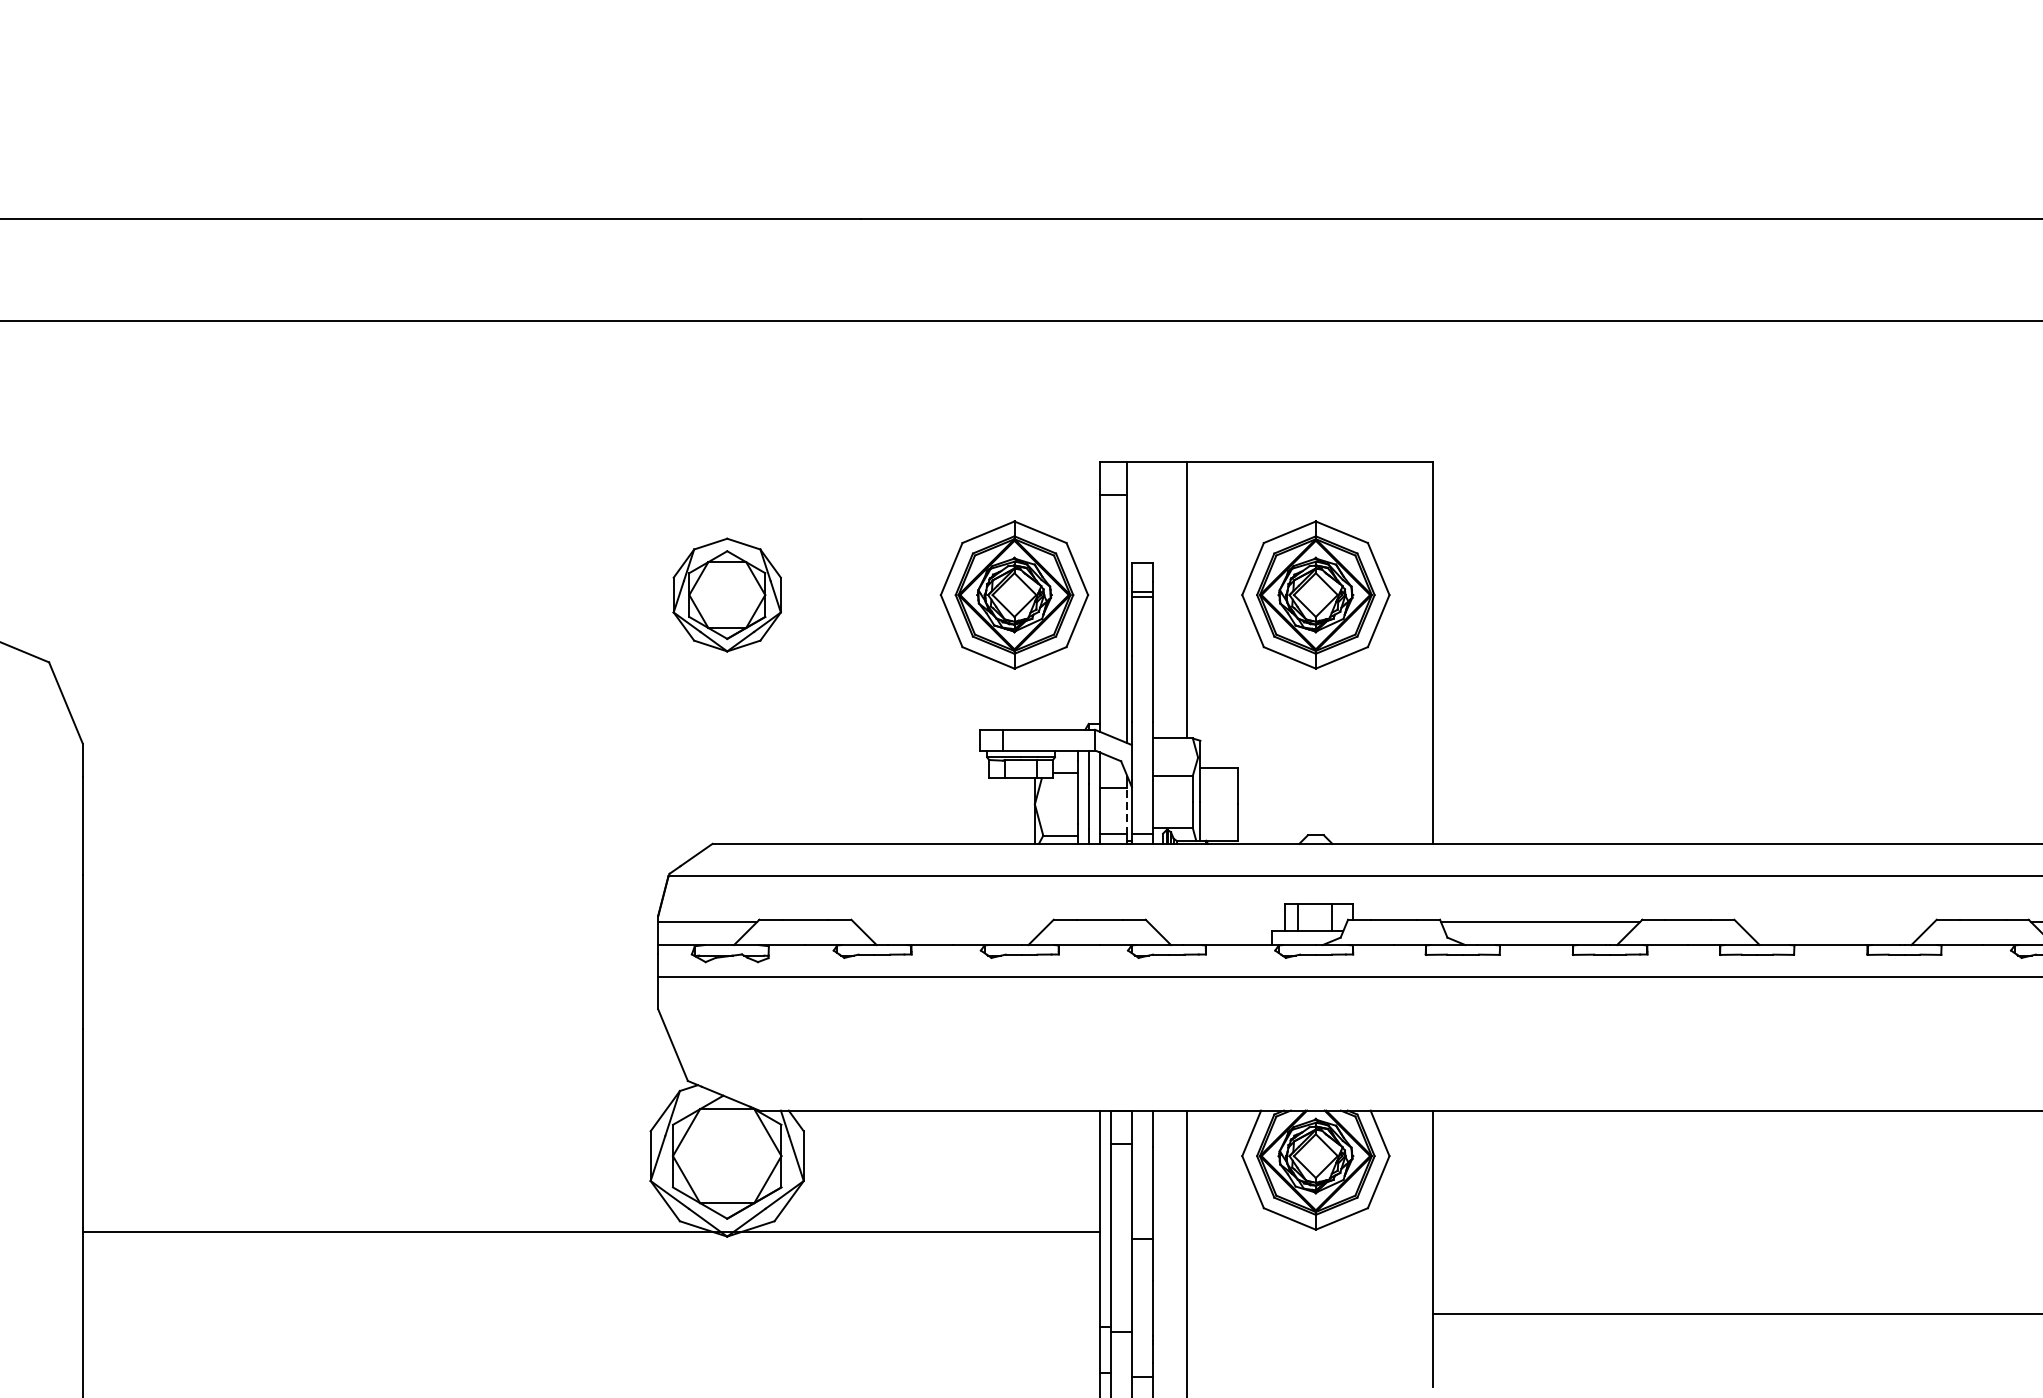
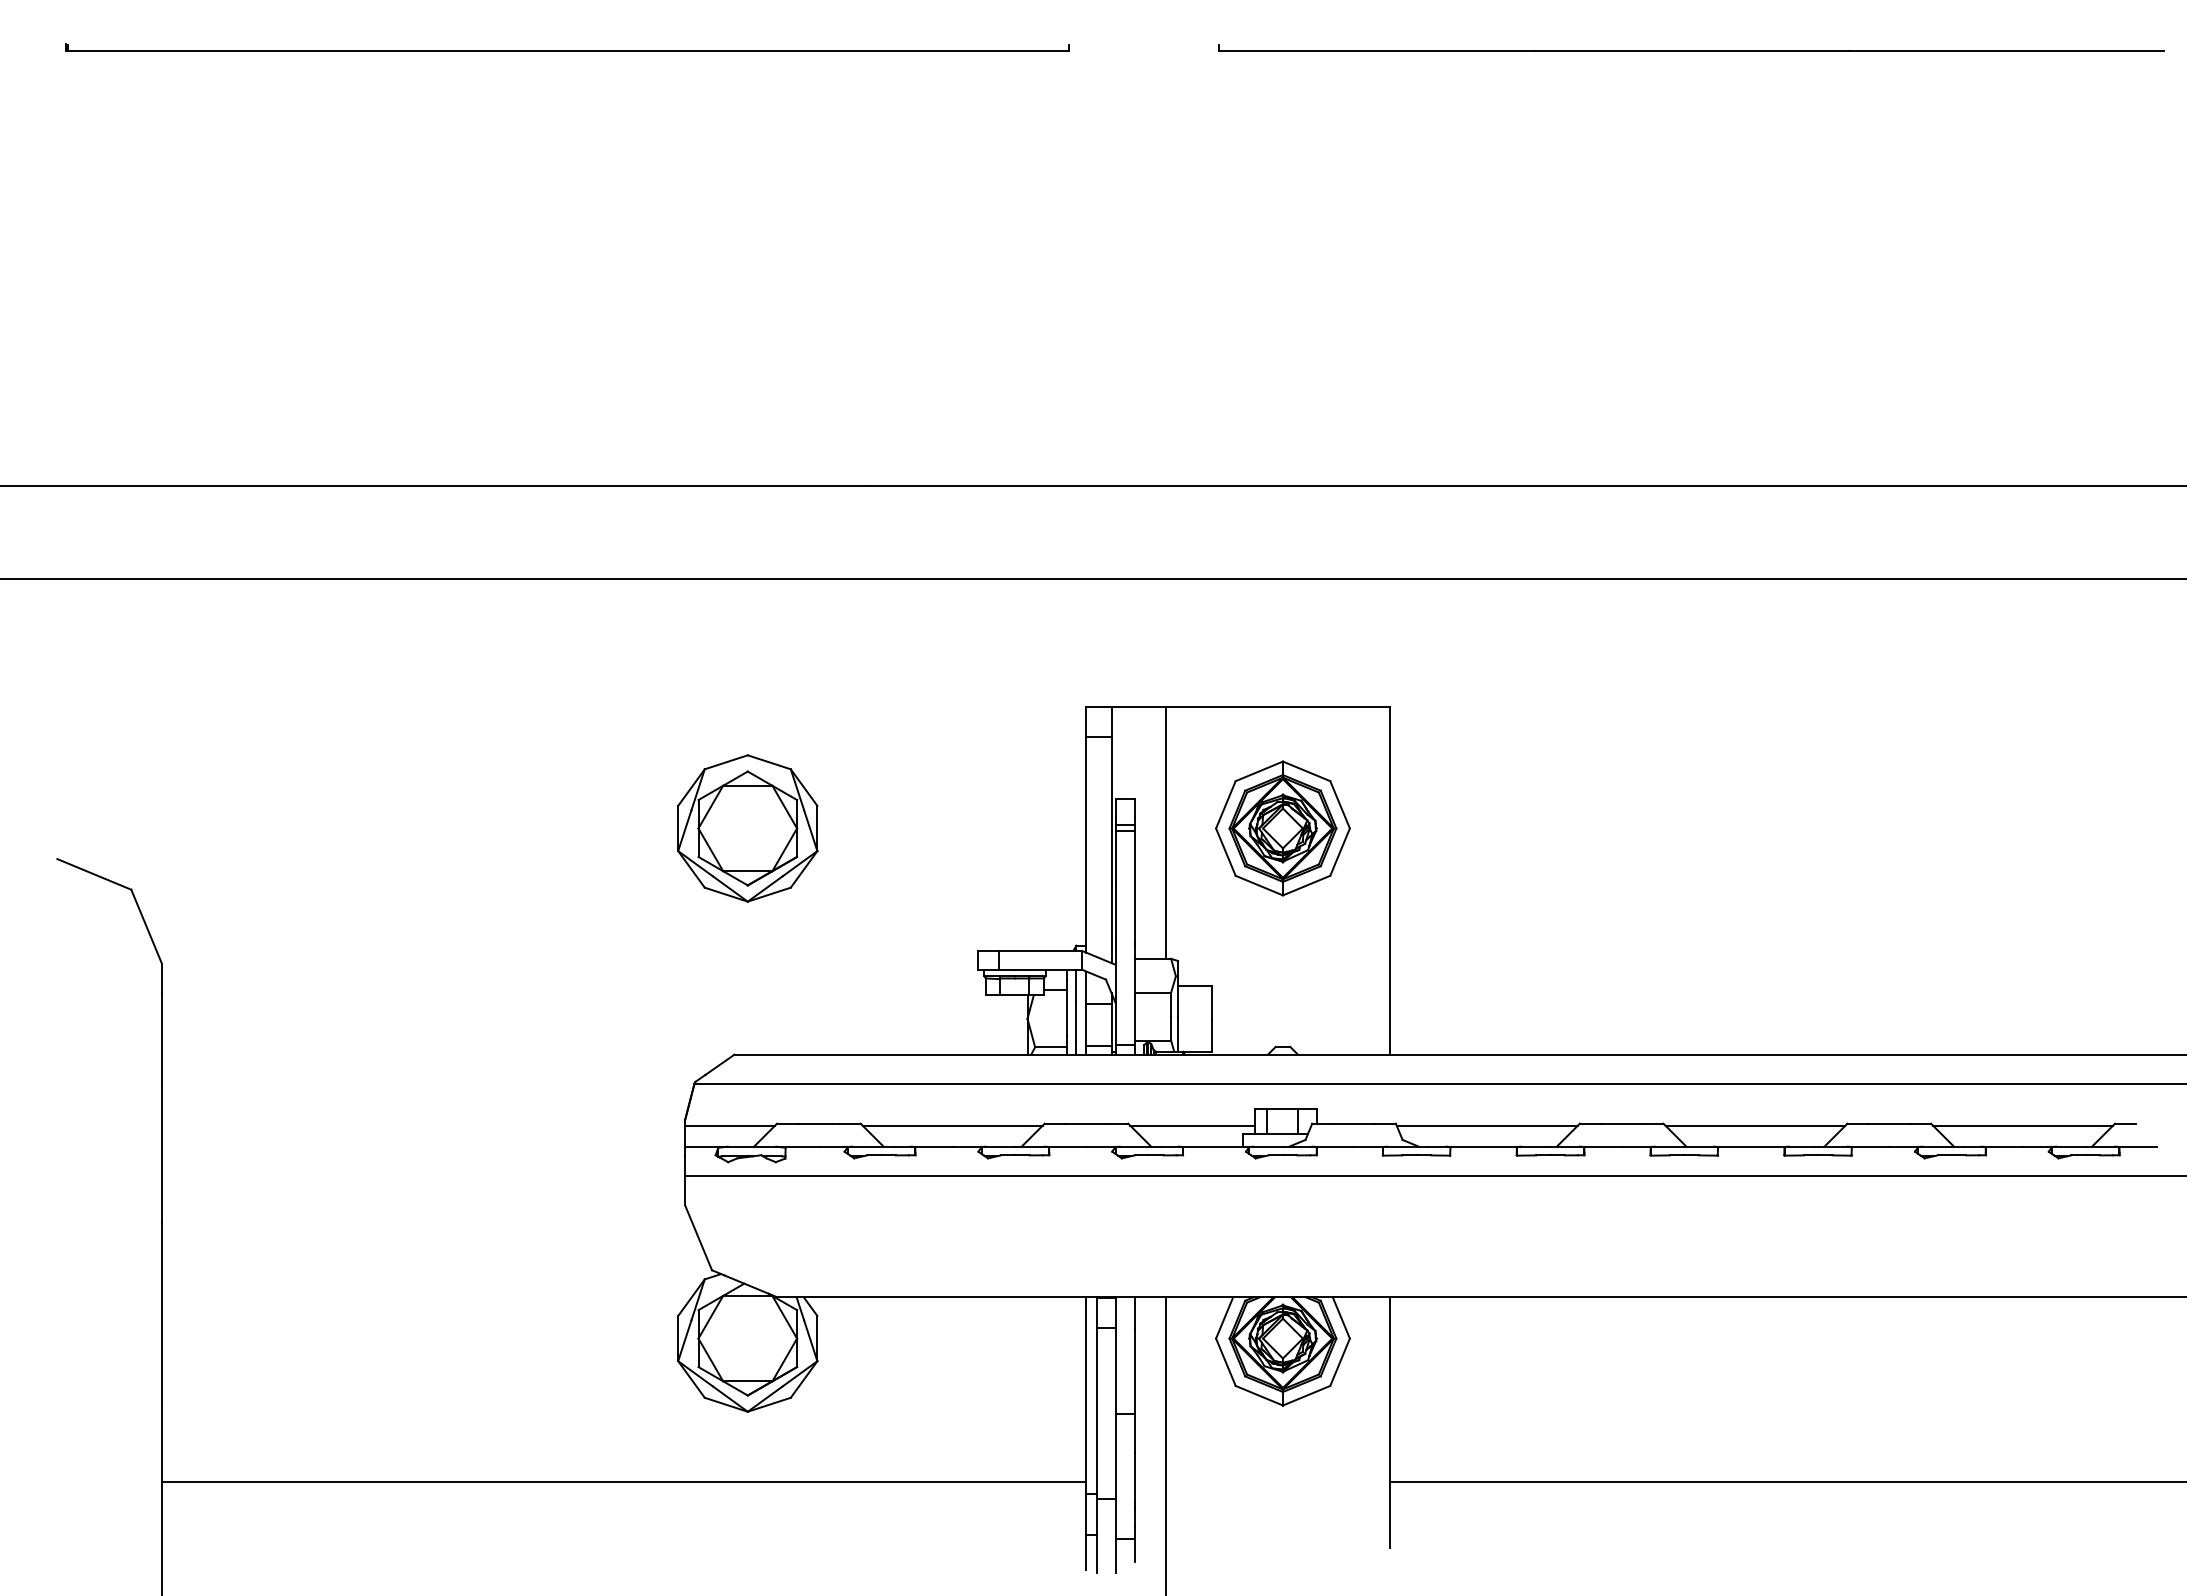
part: (726, 595) -> (747, 828), size x1.43
part: (1013, 595) -> (1008, 828), removed
line: (1127, 811) -> (1111, 1025), dashed -> solid
line: (952, 921) -> (952, 1125), added
line: (1216, 921) -> (1192, 1125), added
line: (1835, 921) -> (1755, 1125), added
line: (590, 1233) -> (623, 1482), moved

